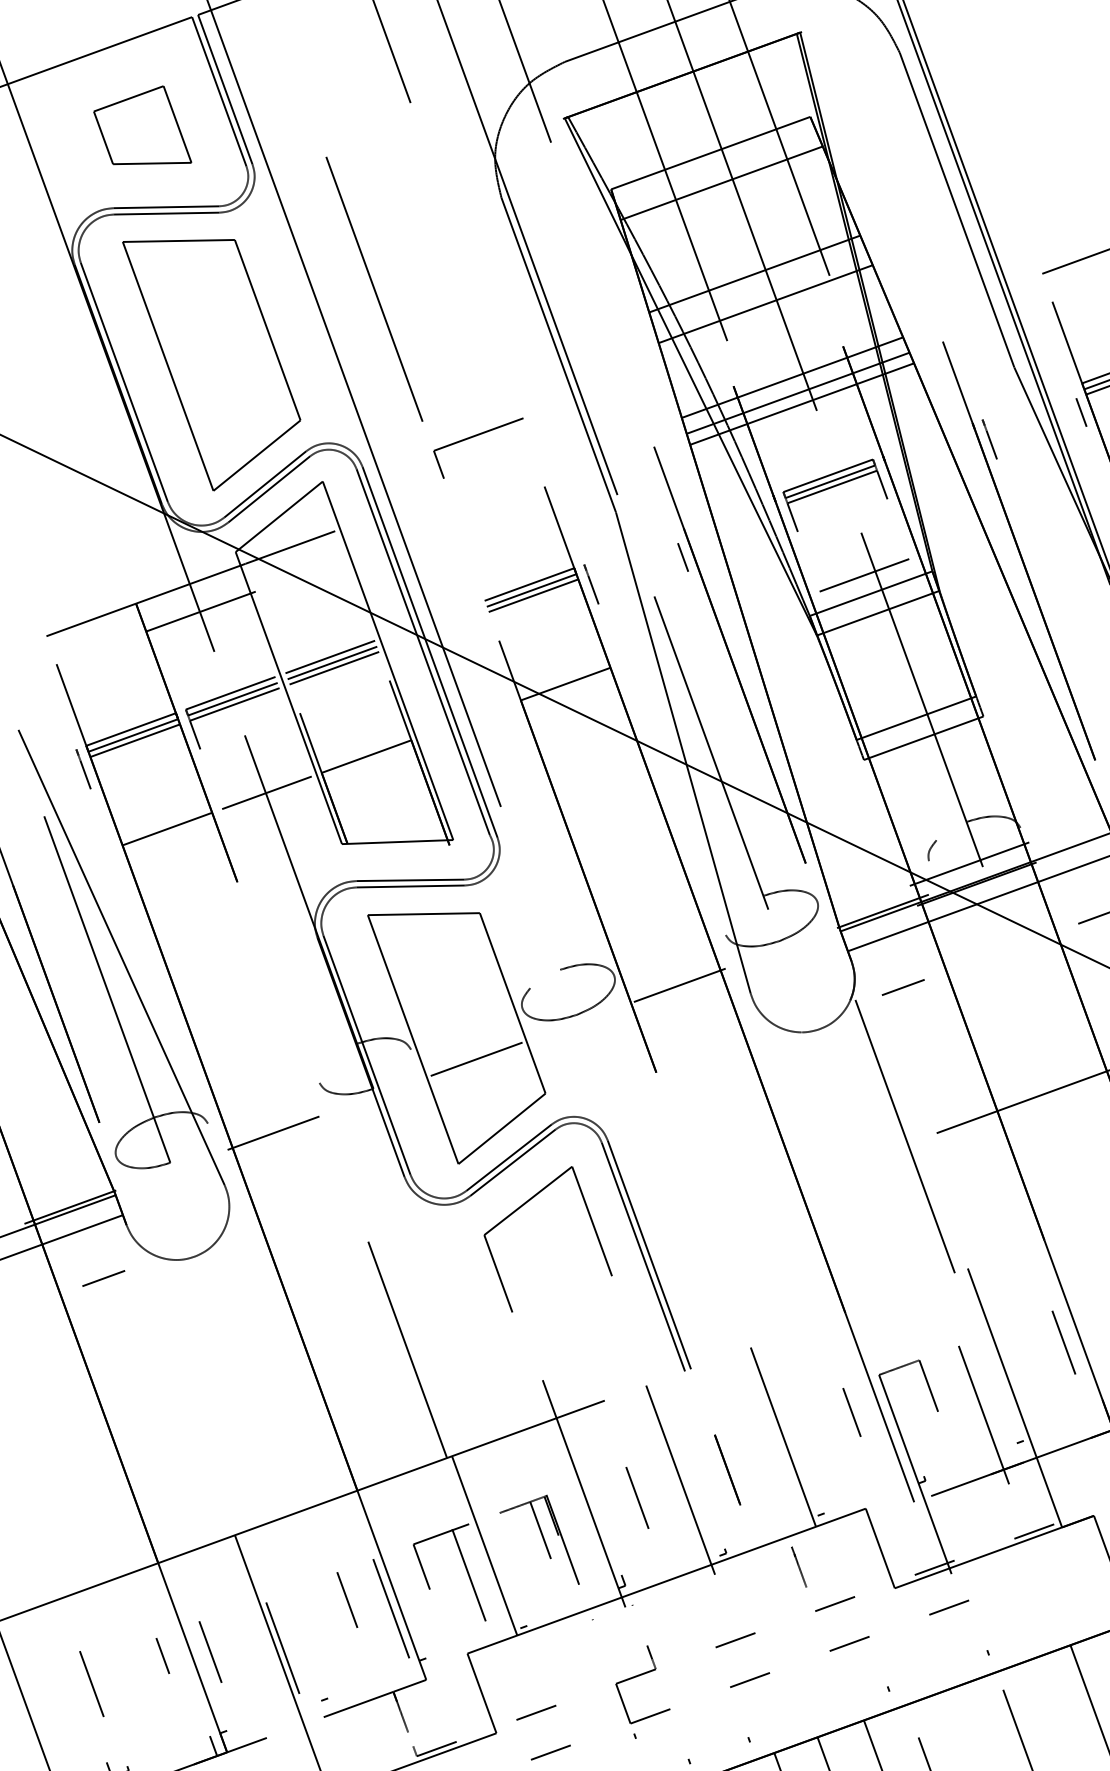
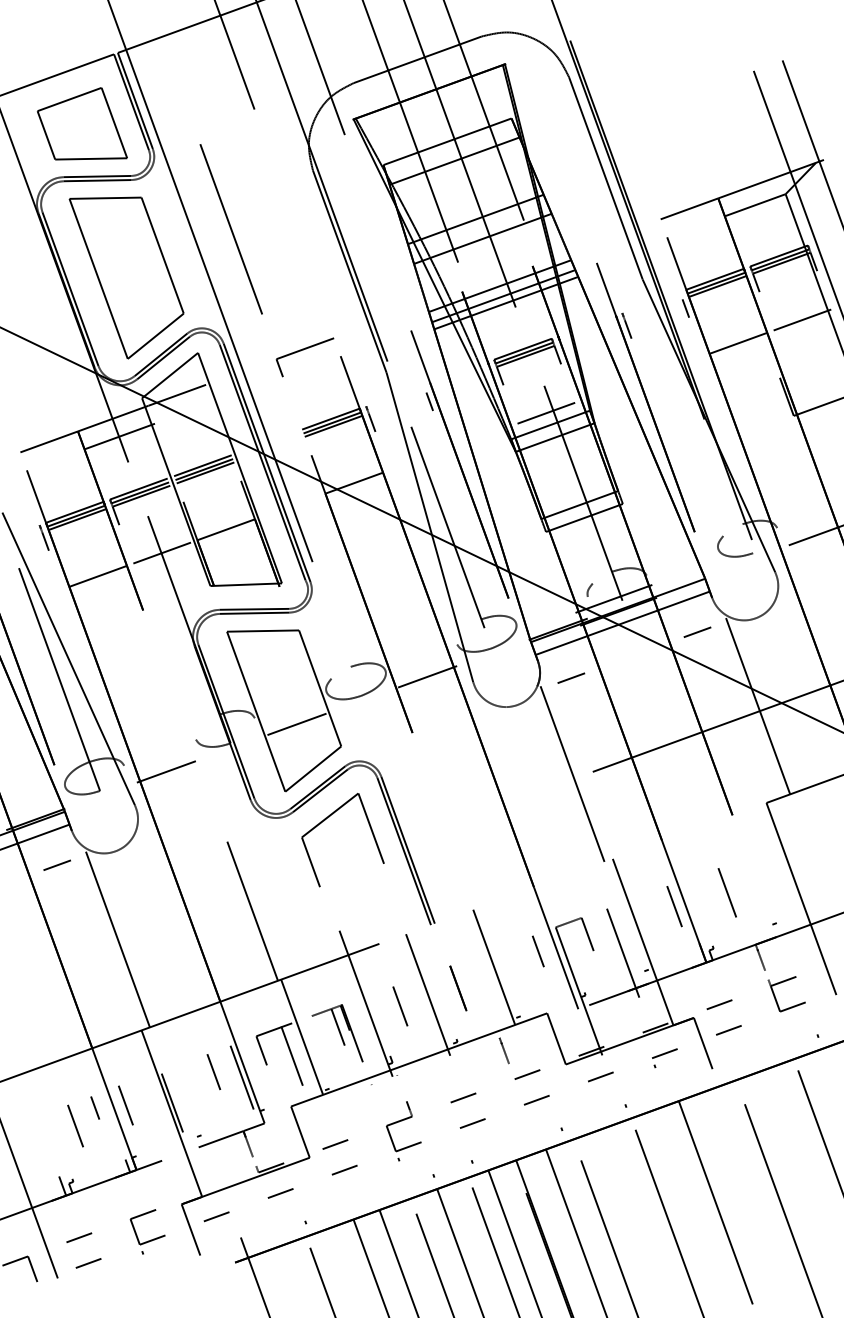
part: (141, 124) -> (81, 123), size x1.43
part: (472, 438) -> (301, 351), moved
line: (197, 1393) -> (117, 939), added
part: (1048, 1578) -> (664, 1058), added
line: (91, 1683) -> (75, 1125), moved

